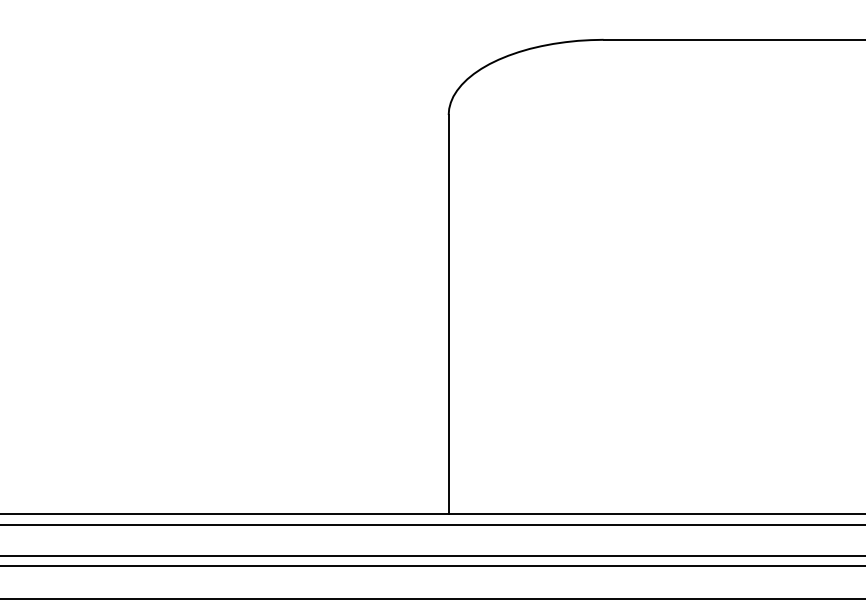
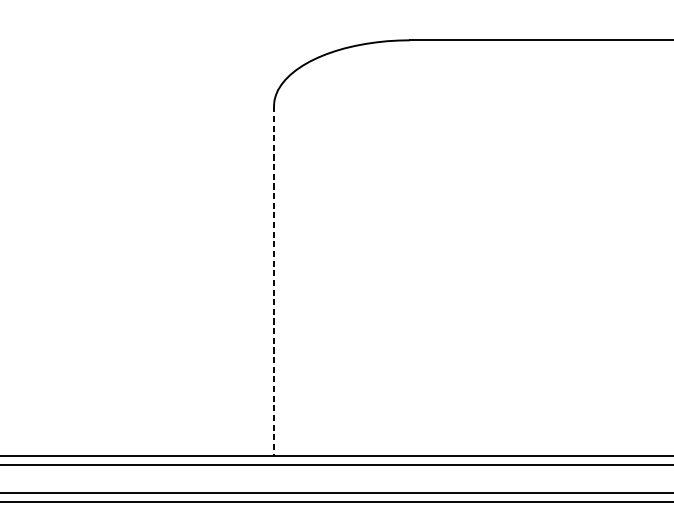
line: (448, 314) -> (273, 281), solid -> dashed

